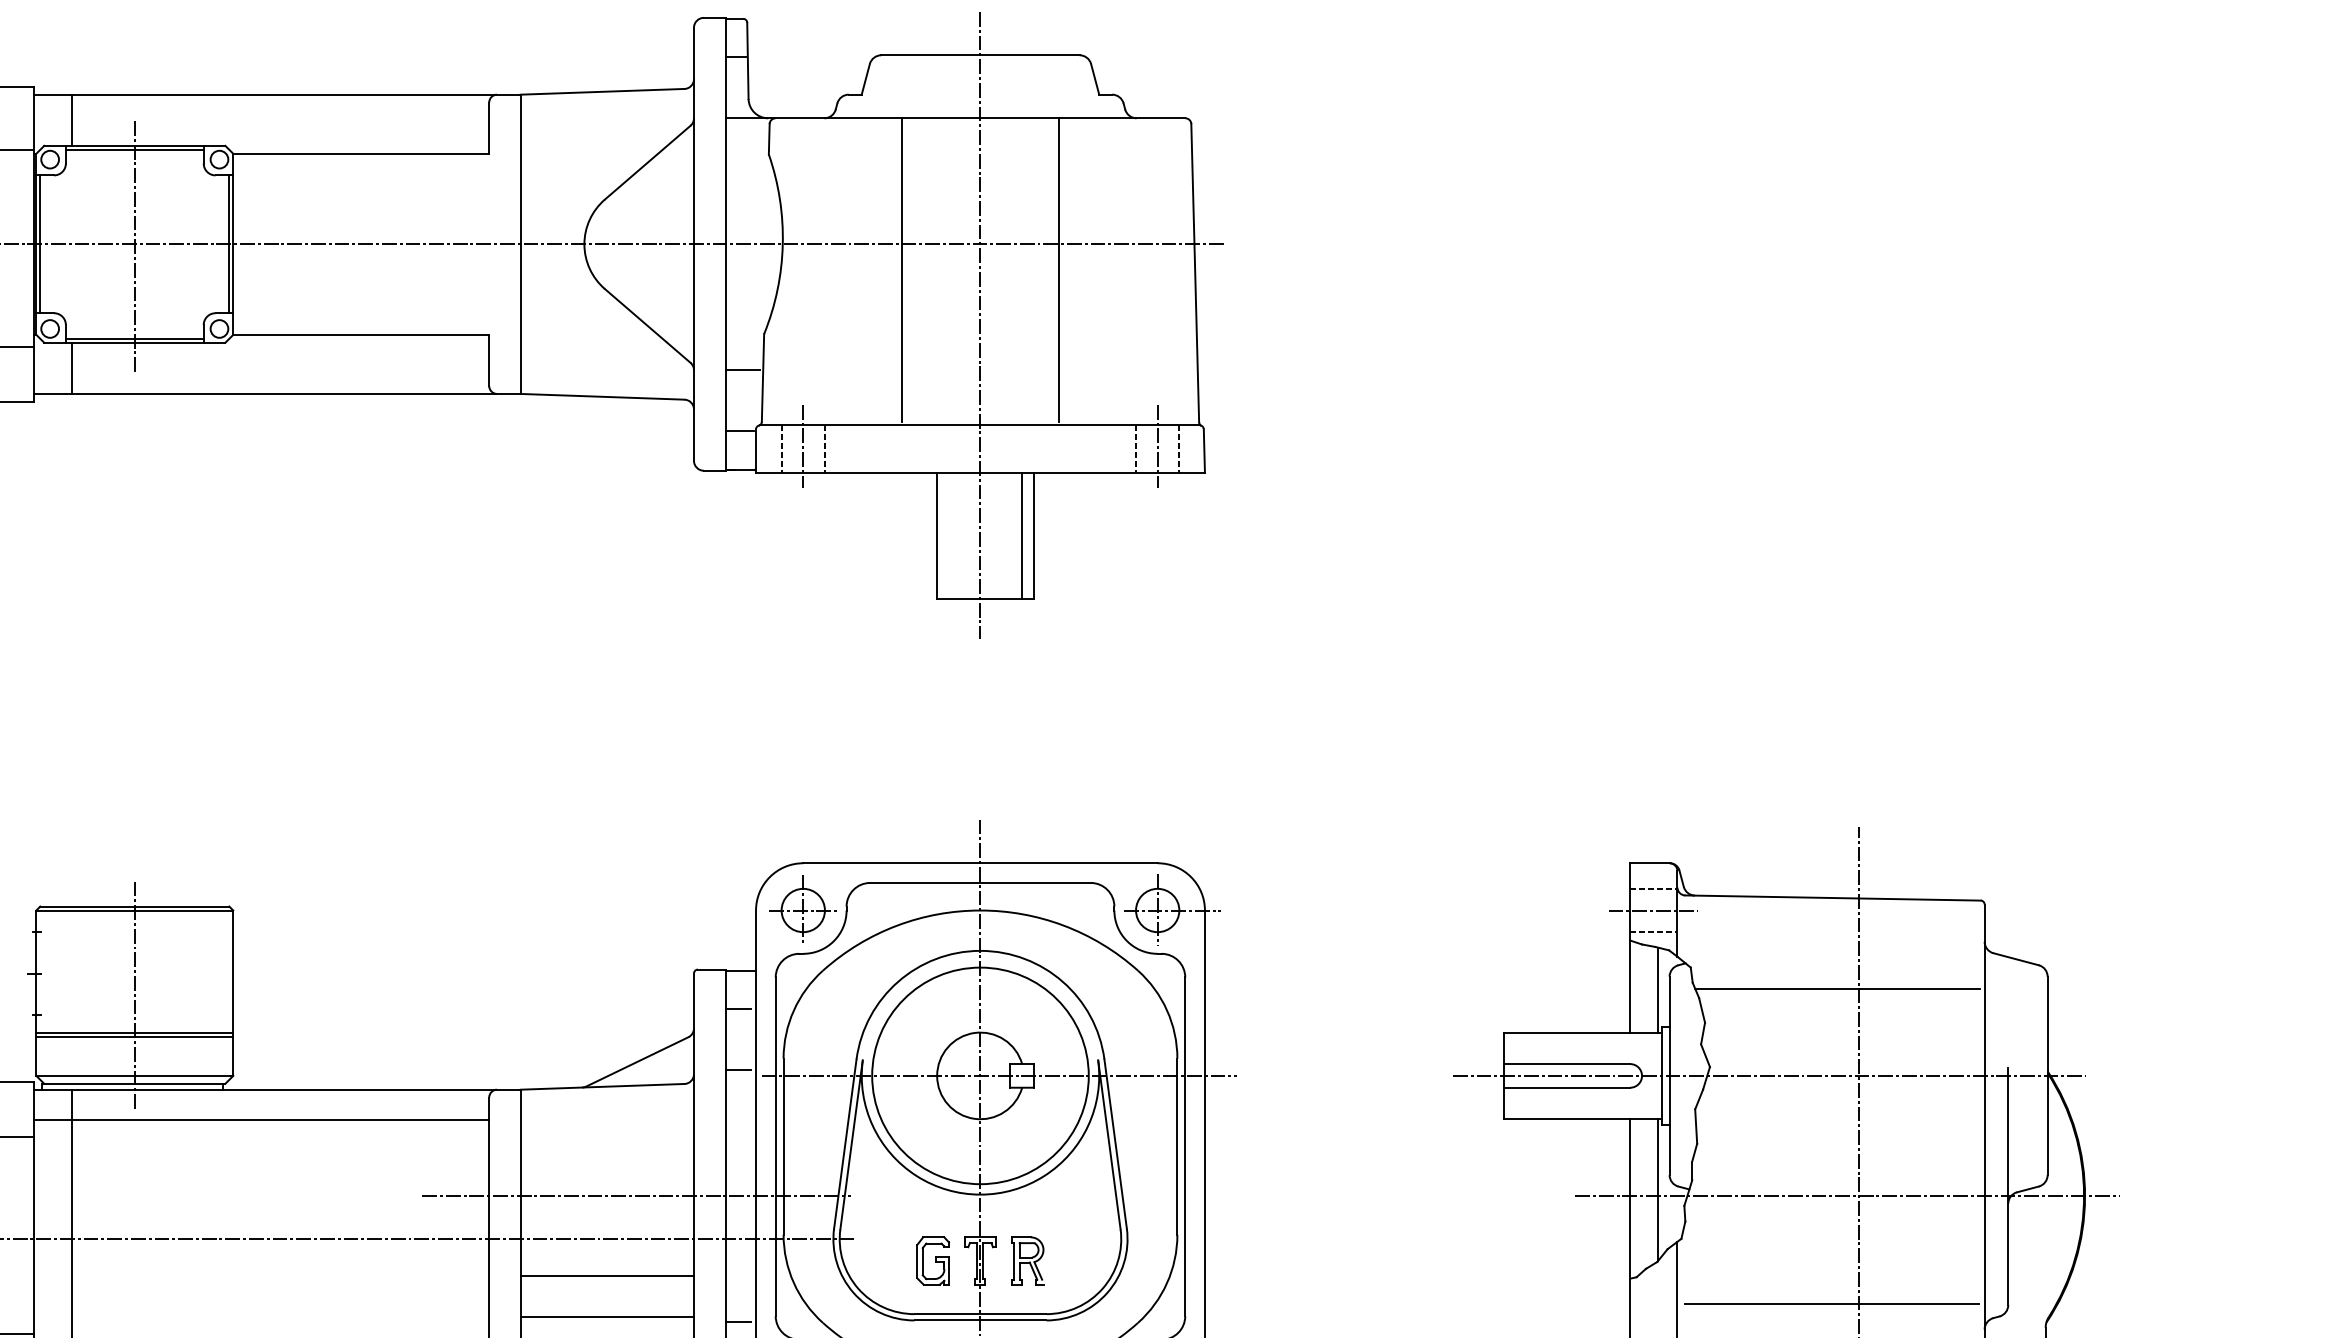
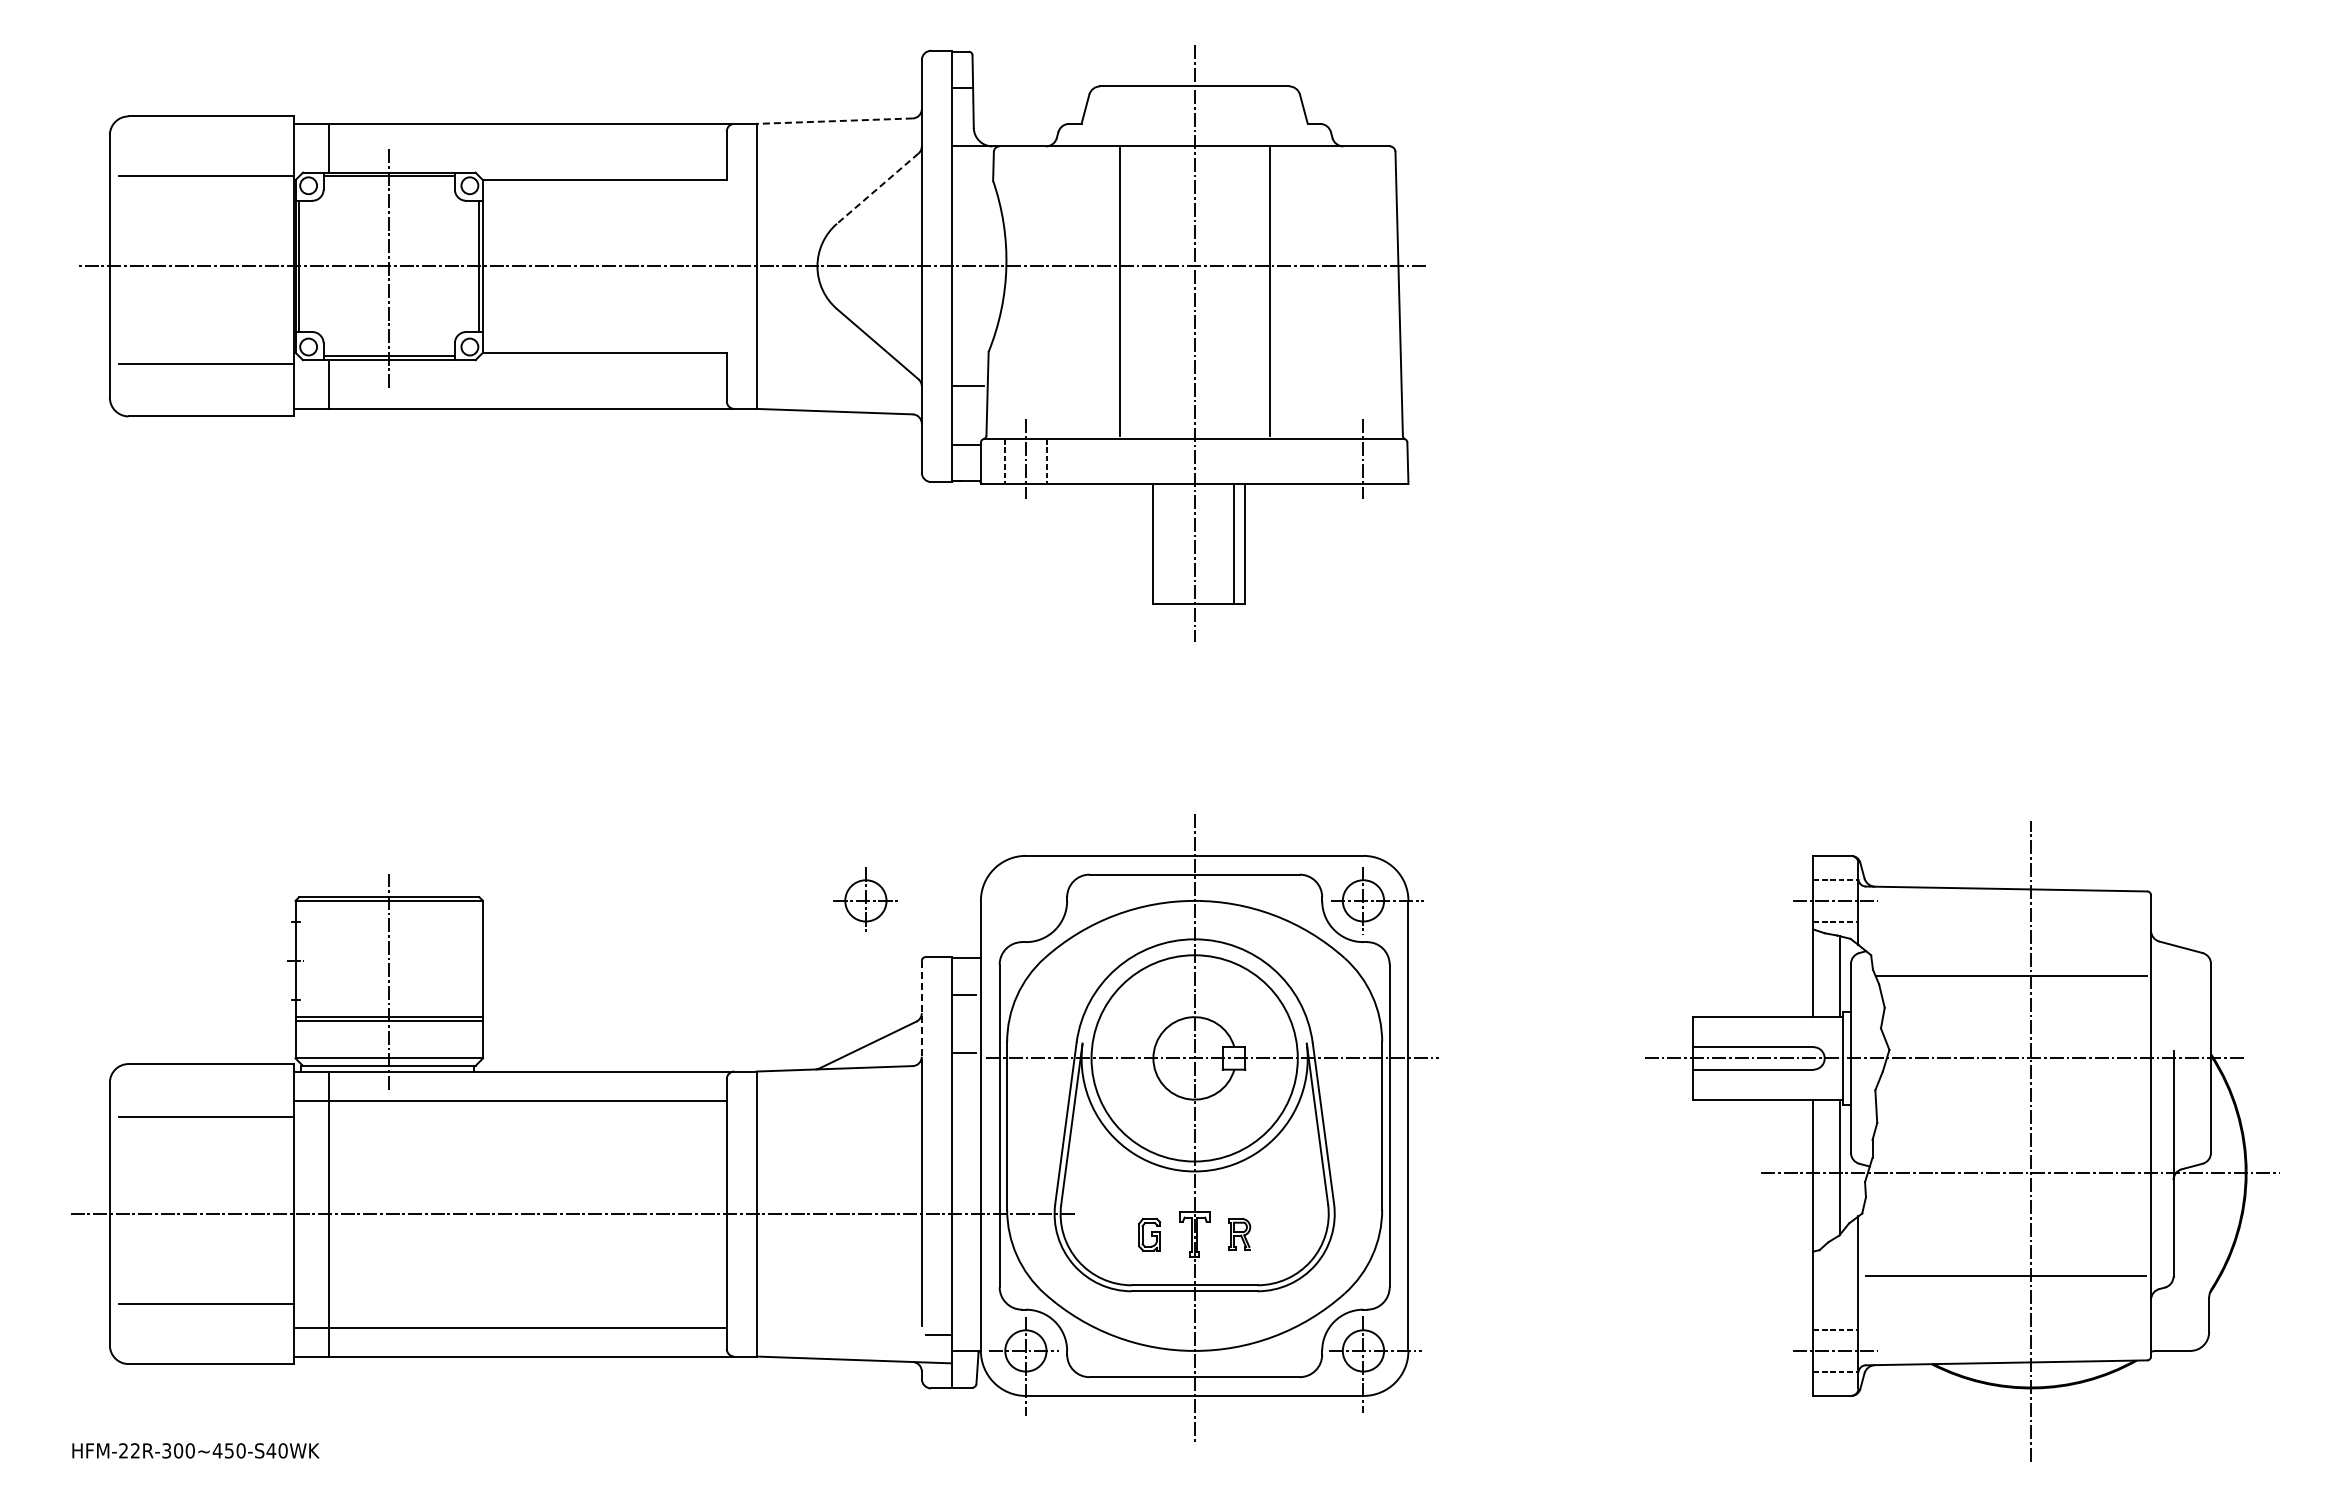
line: (602, 92) -> (834, 121), solid -> dashed
line: (647, 162) -> (877, 188), solid -> dashed
line: (1135, 448) -> (1342, 460), removed
line: (1179, 448) -> (1384, 460), removed
part: (802, 909) -> (865, 899), moved
line: (693, 1026) -> (921, 1011), solid -> dashed
line: (635, 1195) -> (866, 1172), removed
part: (933, 1260) -> (1149, 1234), size x0.7
part: (1027, 1260) -> (1239, 1234), size x0.7
line: (606, 1276) -> (838, 1249), removed
line: (606, 1316) -> (838, 1287), removed
line: (737, 1321) -> (963, 1292), removed

